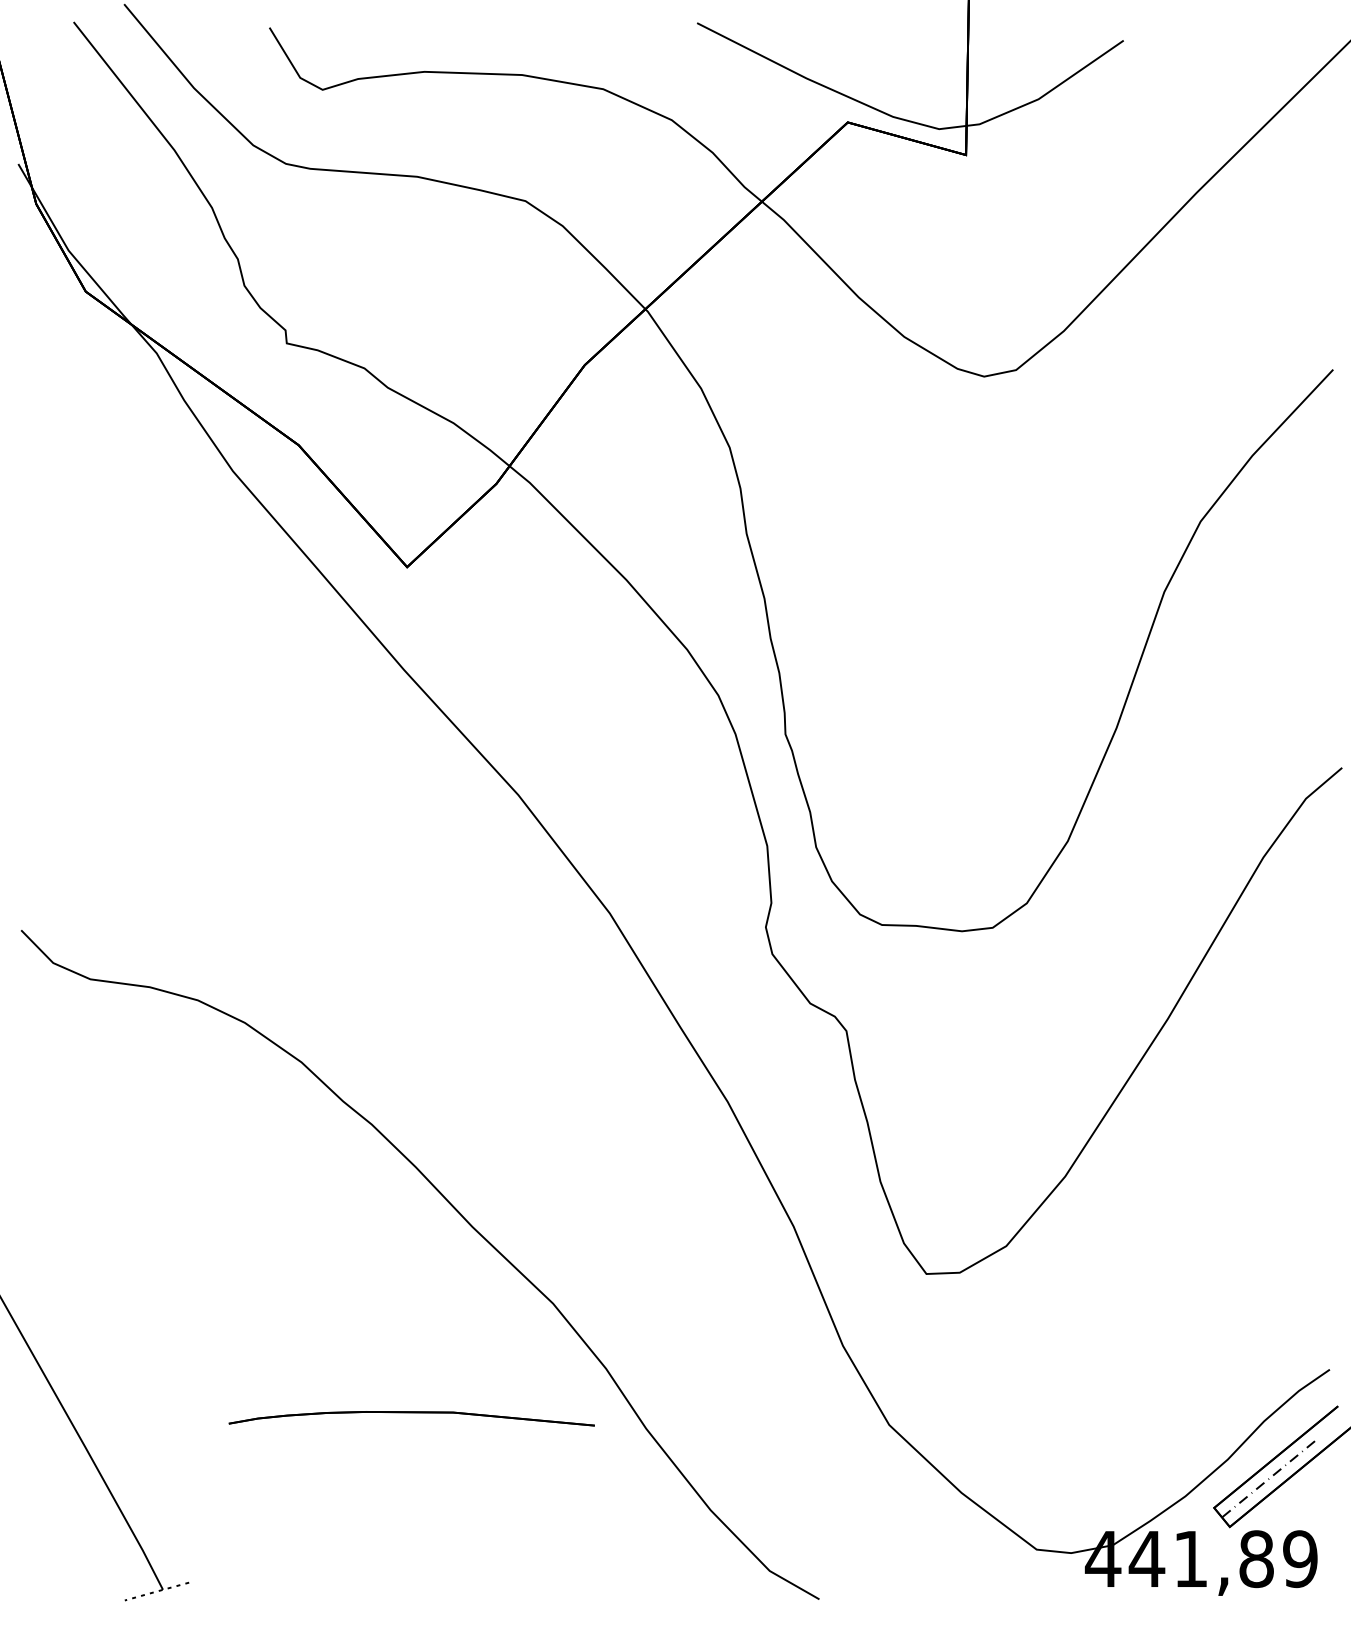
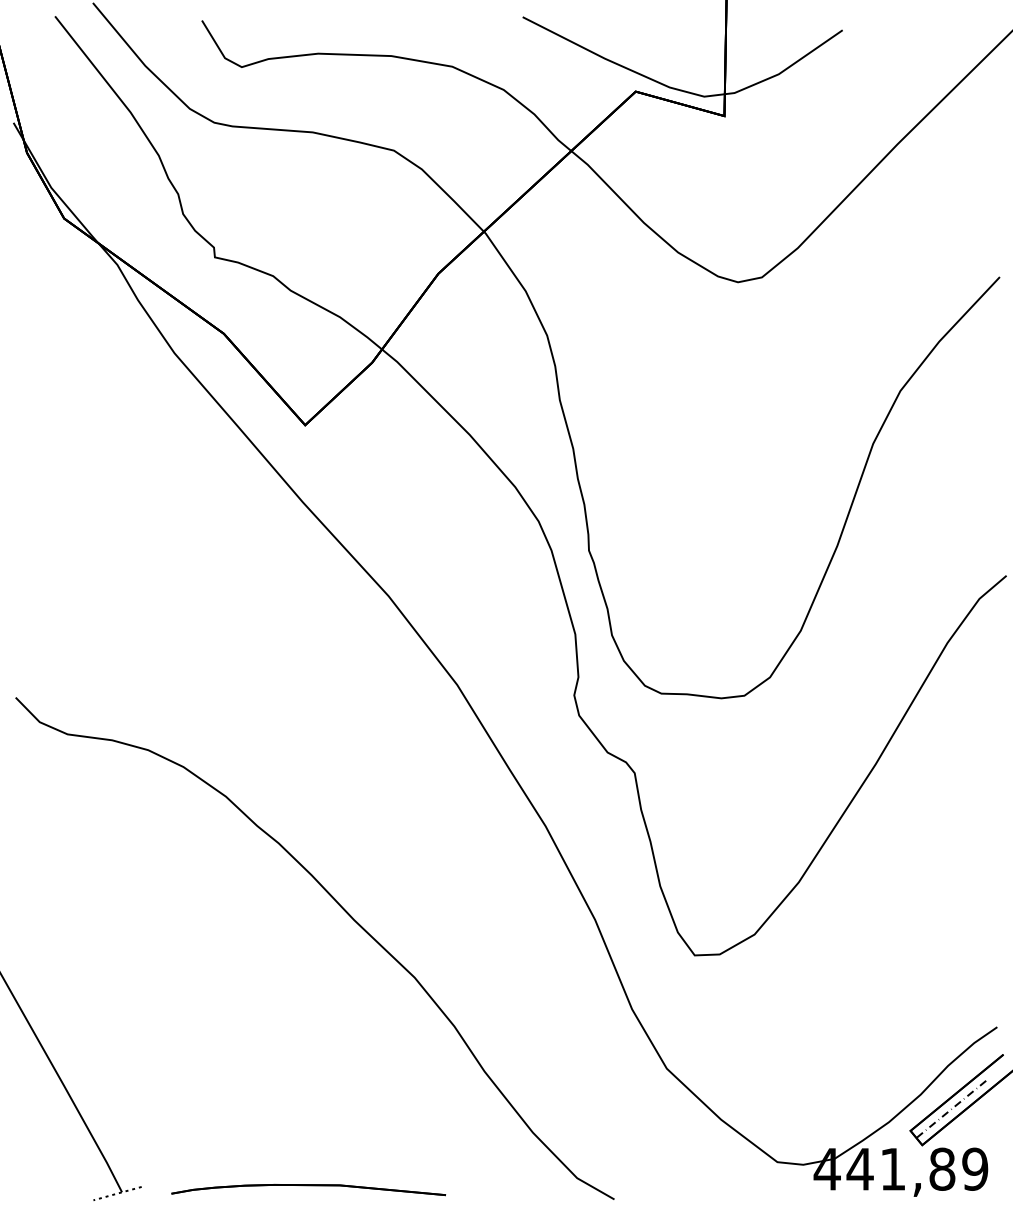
part: (411, 1418) -> (308, 1189), moved

